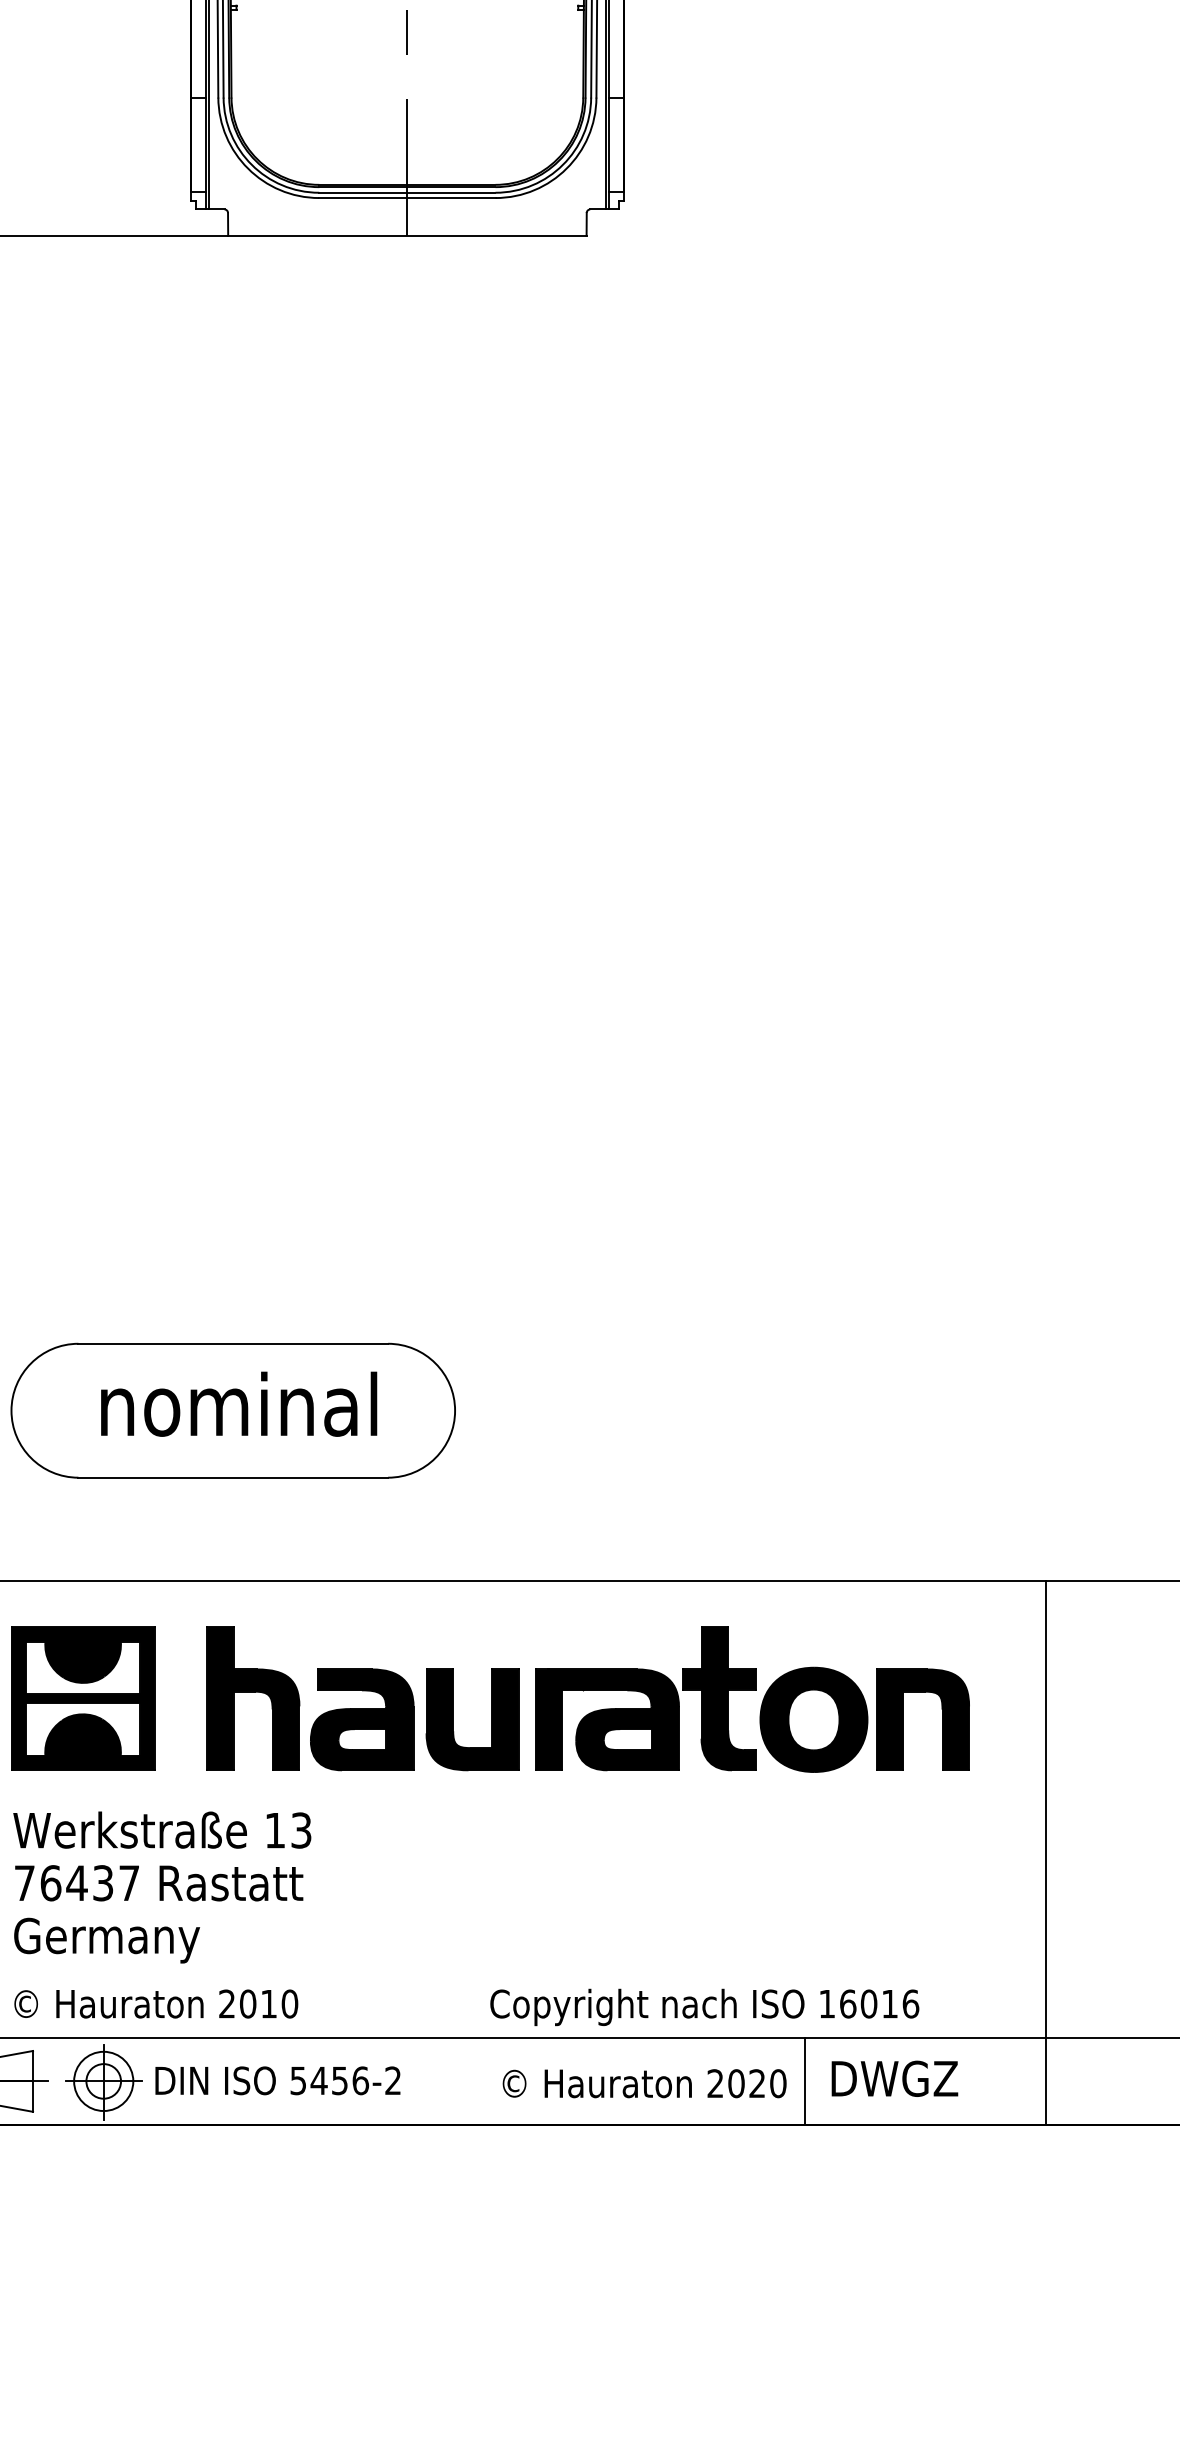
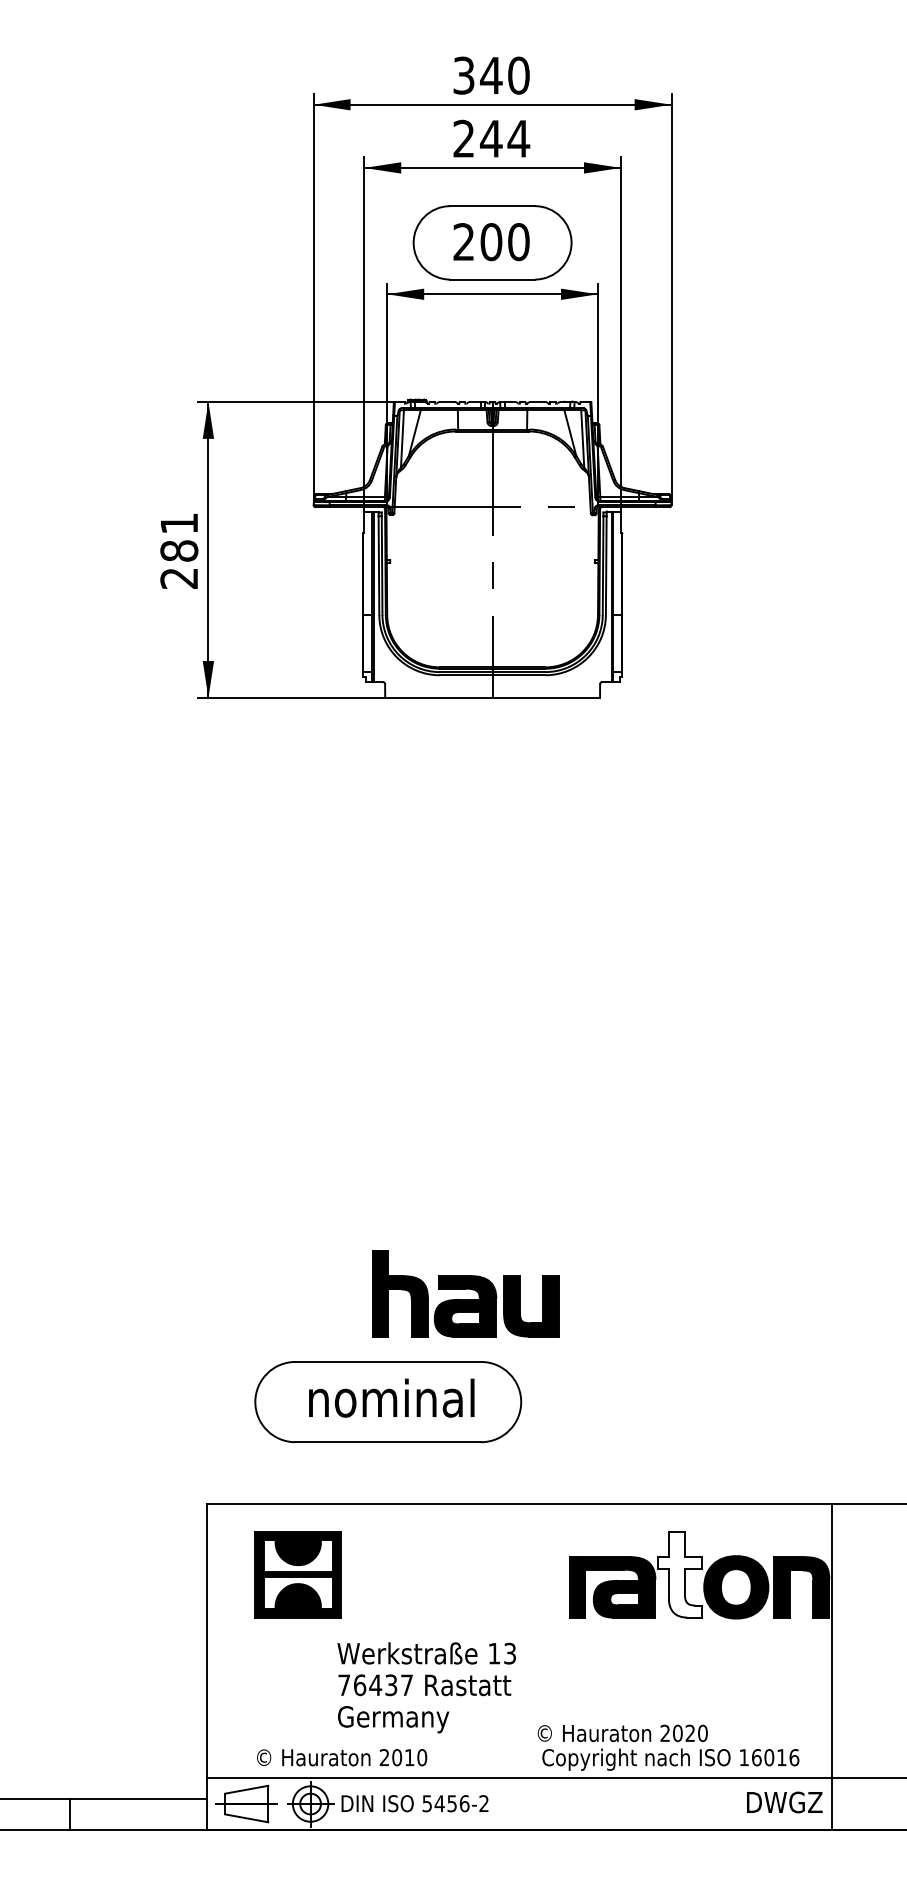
part: (362, 1698) -> (465, 1293), moved
fill: (719, 1698) -> (679, 1574), removed
line: (1046, 1851) -> (832, 1666), moved
text: (161, 1886) -> (426, 1687), moved
line: (804, 2080) -> (730, 1803), removed
text: (644, 2083) -> (622, 1733), moved

